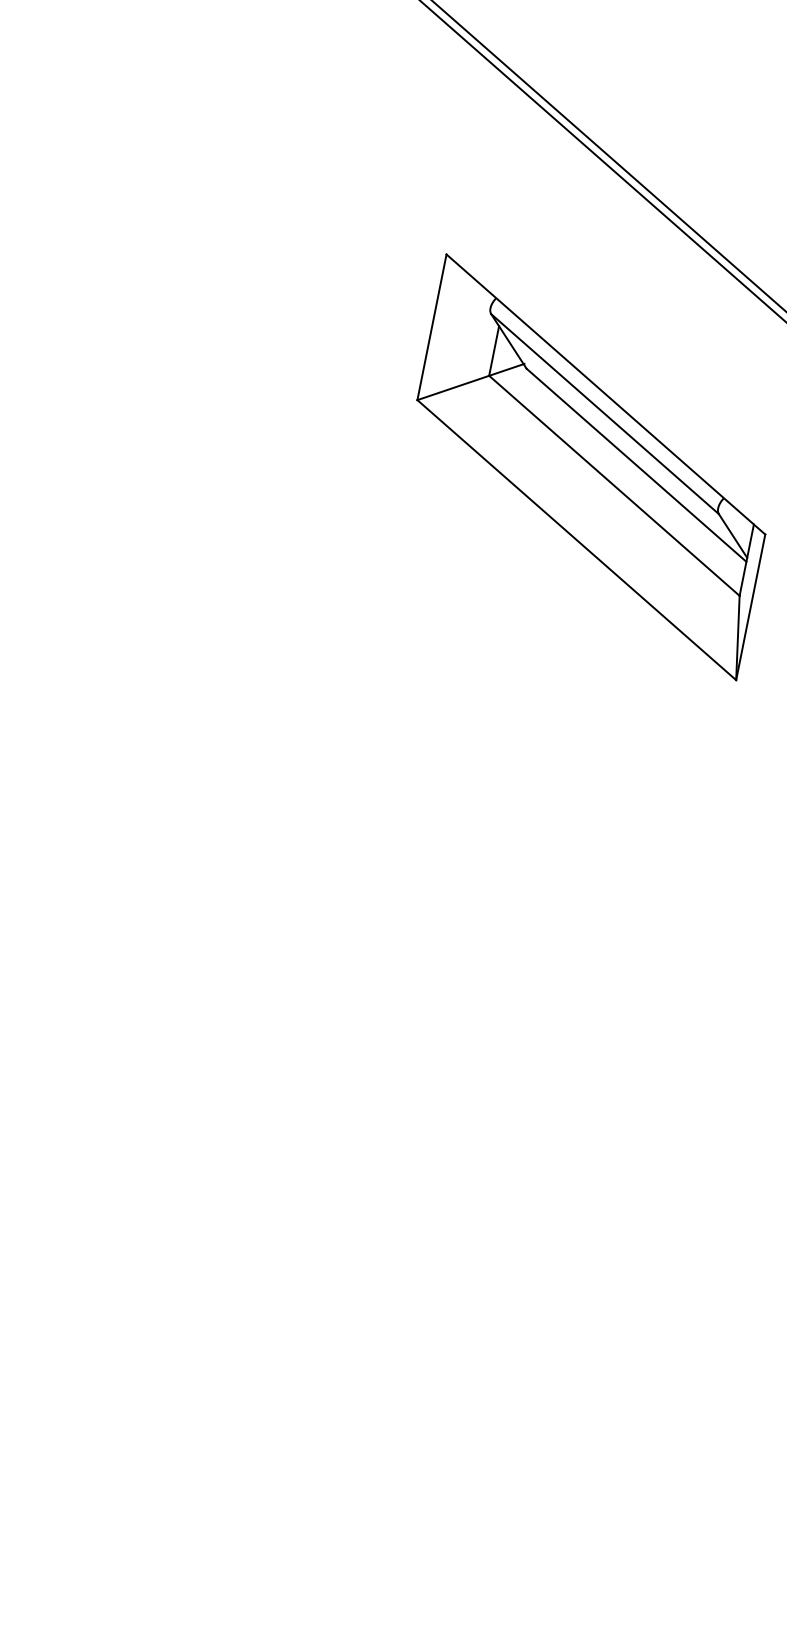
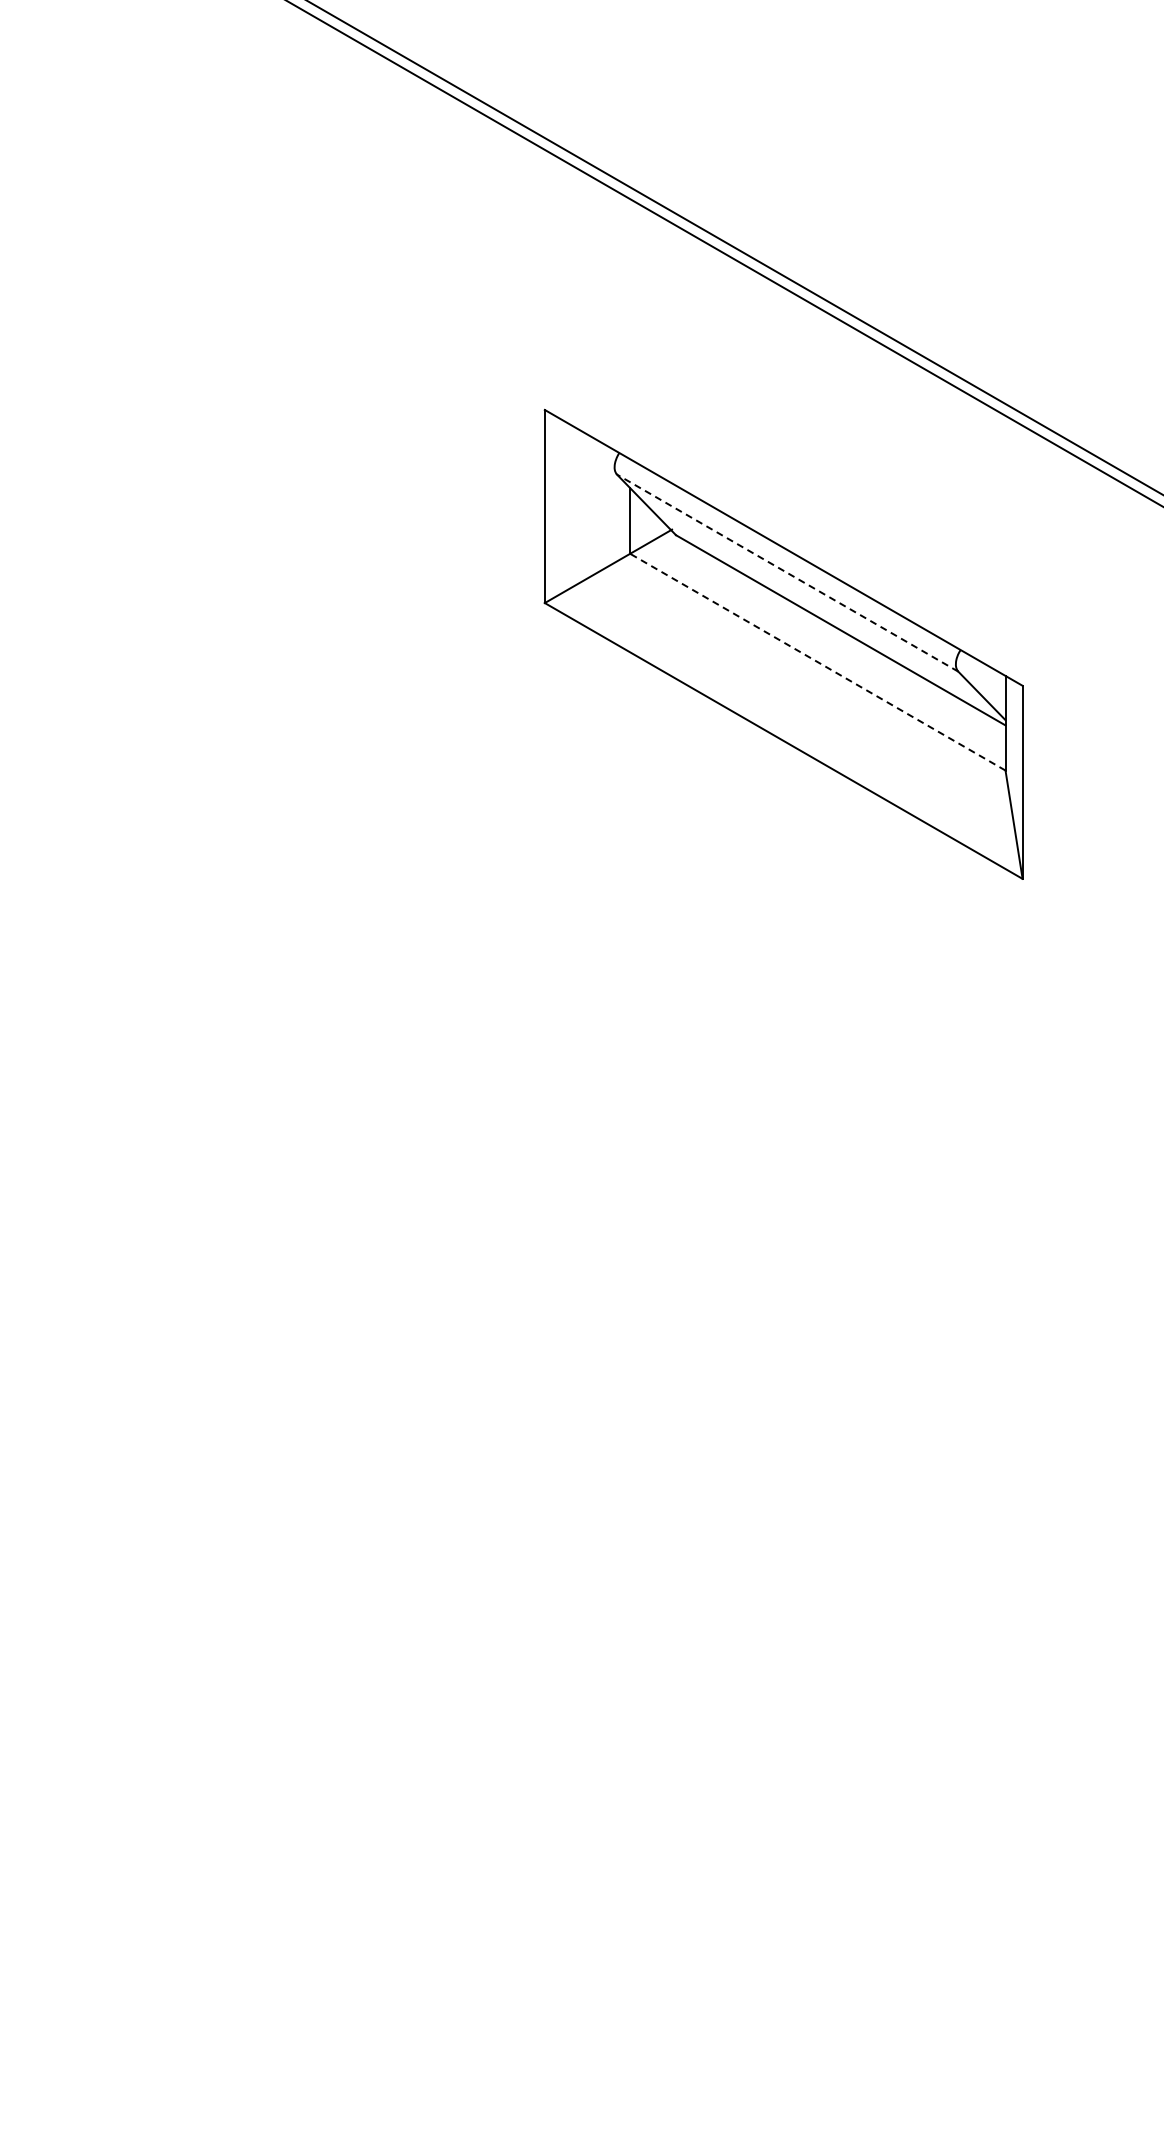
line: (605, 413) -> (787, 572), solid -> dashed
line: (614, 486) -> (817, 662), solid -> dashed

